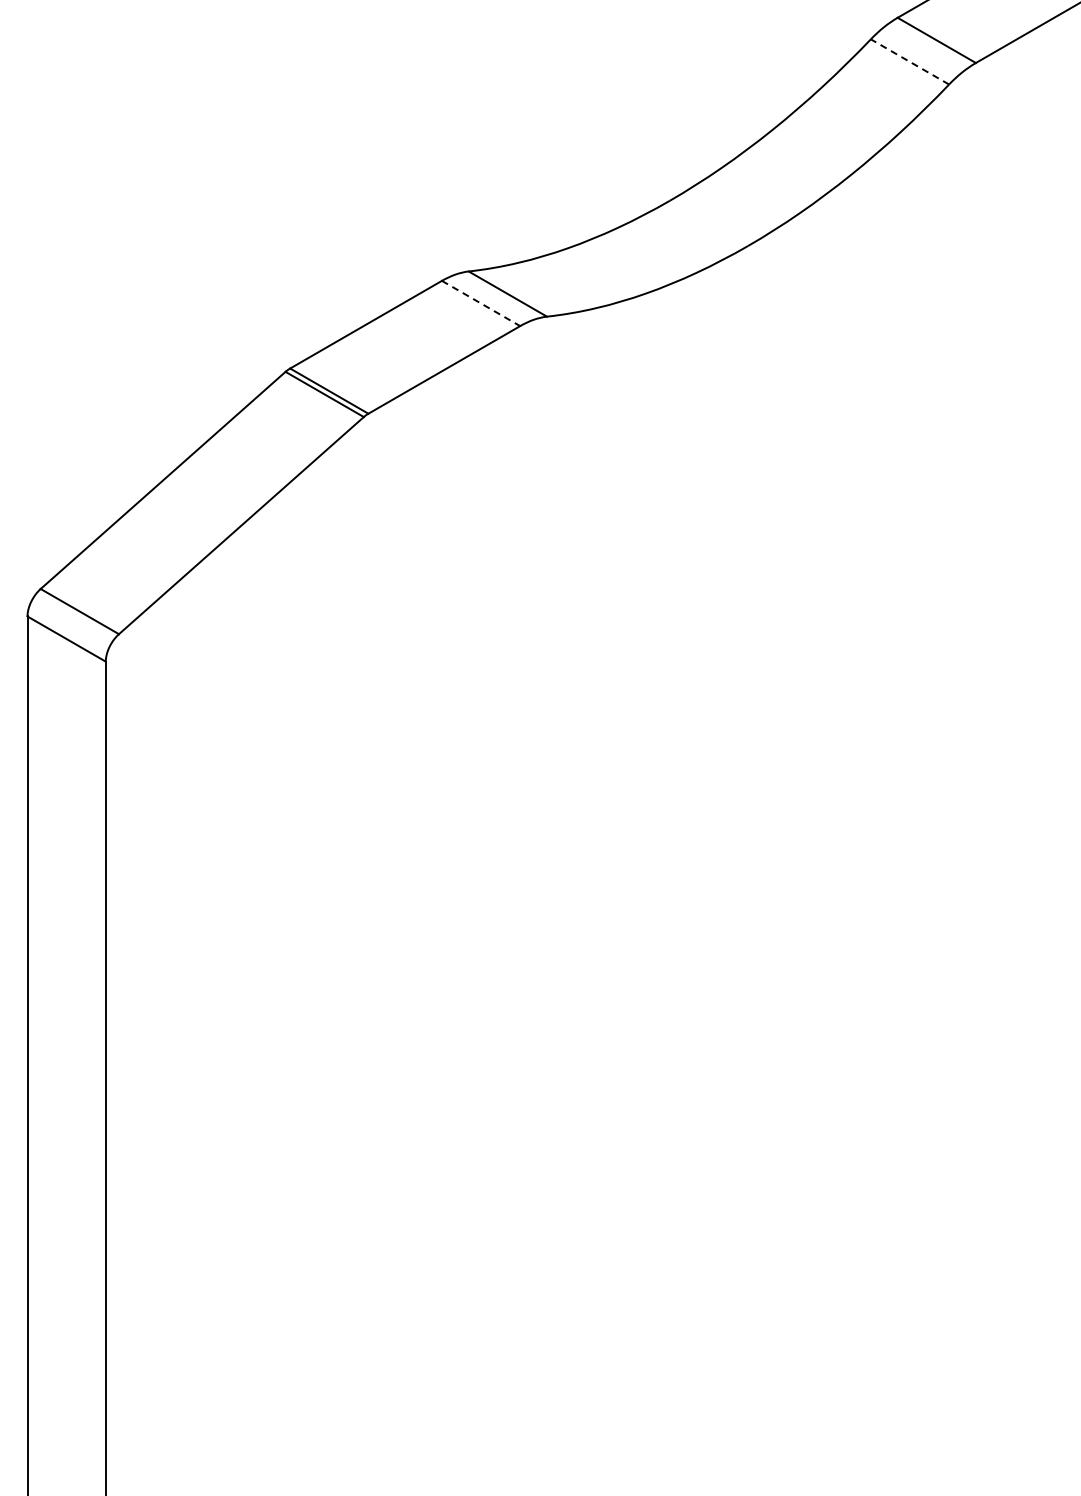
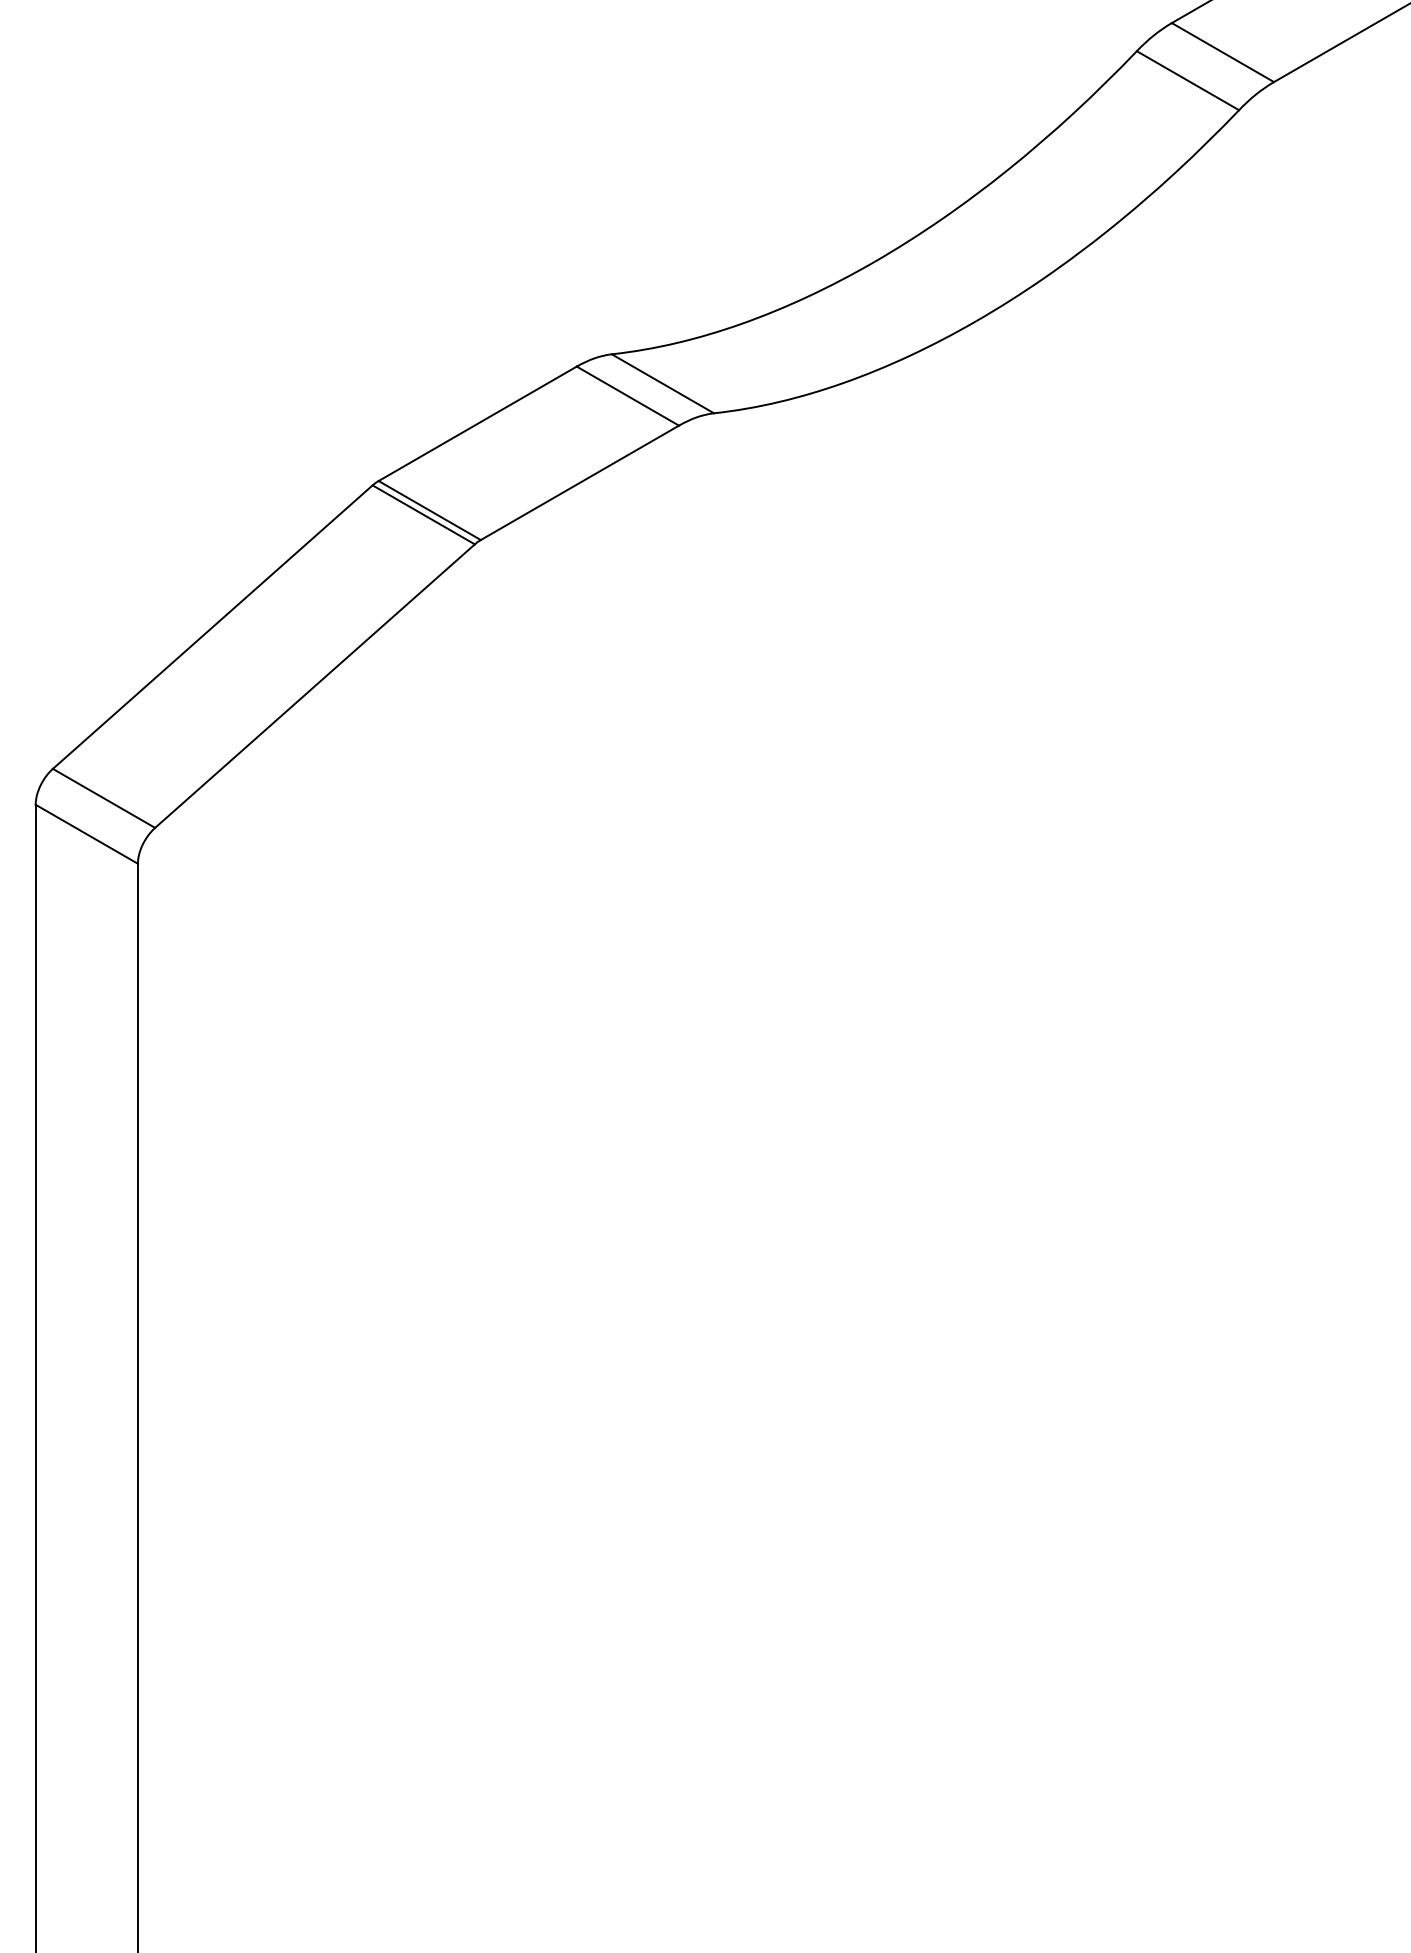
line: (909, 61) -> (1187, 80), dashed -> solid
line: (481, 303) -> (628, 396), dashed -> solid

